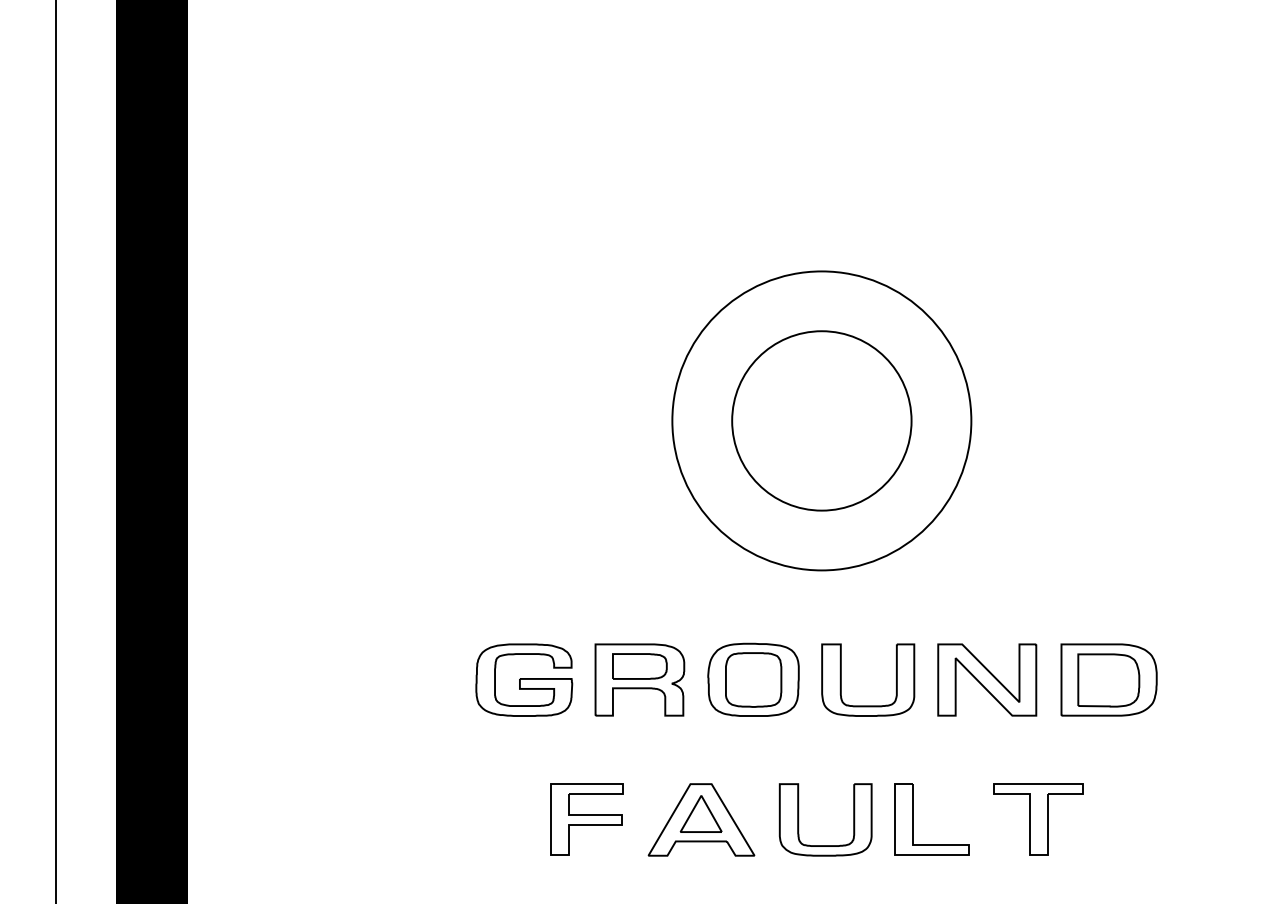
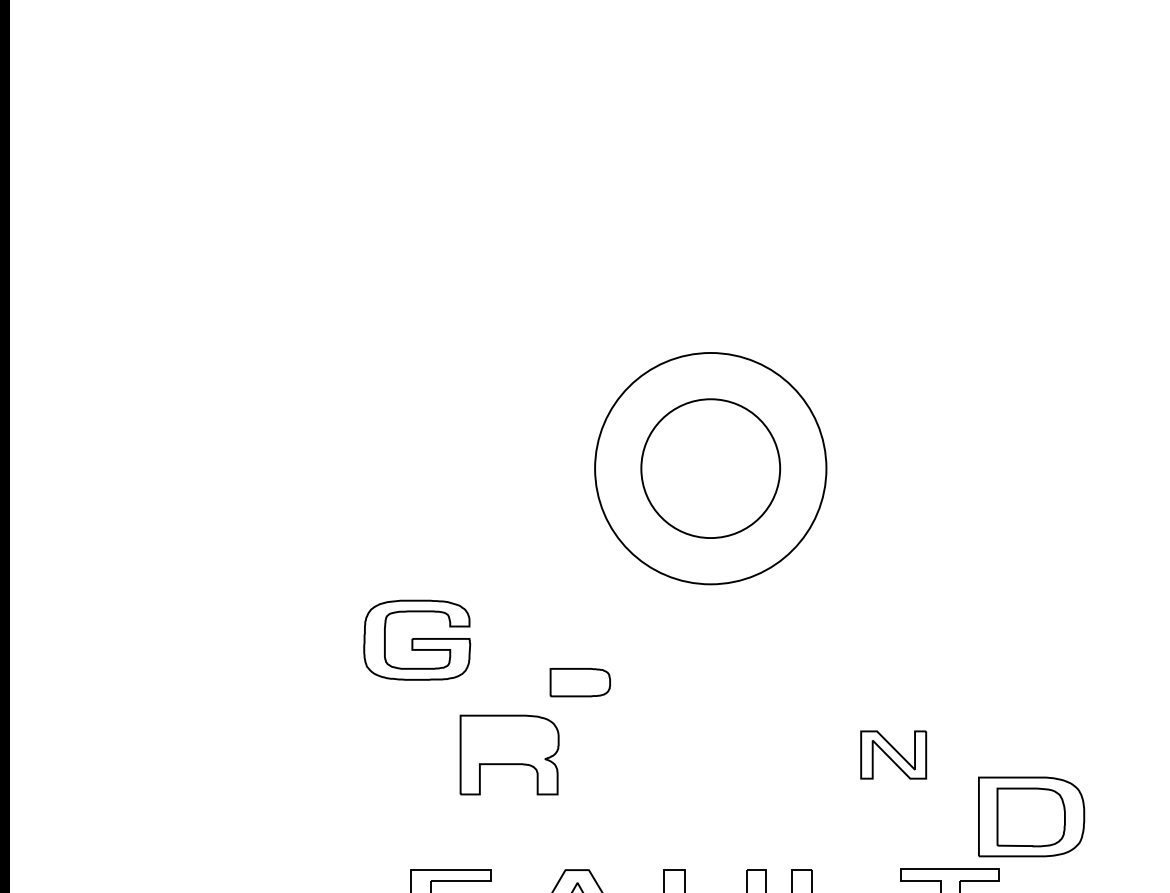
circle: (821, 420) -> (710, 468), size x0.7
circle: (821, 420) -> (710, 468), size x0.7
part: (639, 666) -> (579, 682), moved
part: (524, 679) -> (417, 639), moved
part: (753, 679) -> (635, 754), removed
part: (987, 679) -> (893, 754), size x0.6
part: (1108, 679) -> (1030, 816), moved
part: (868, 705) -> (762, 783), removed

